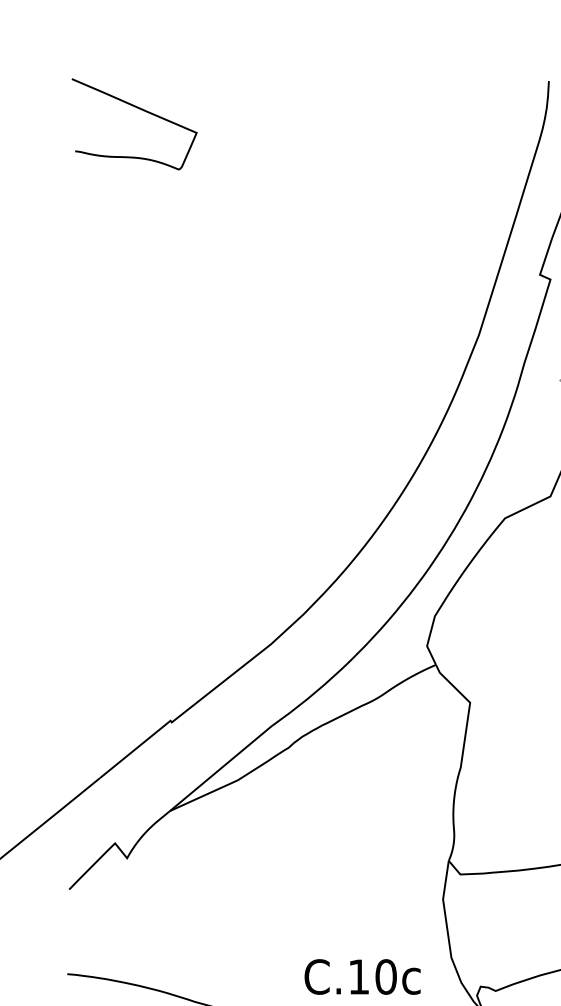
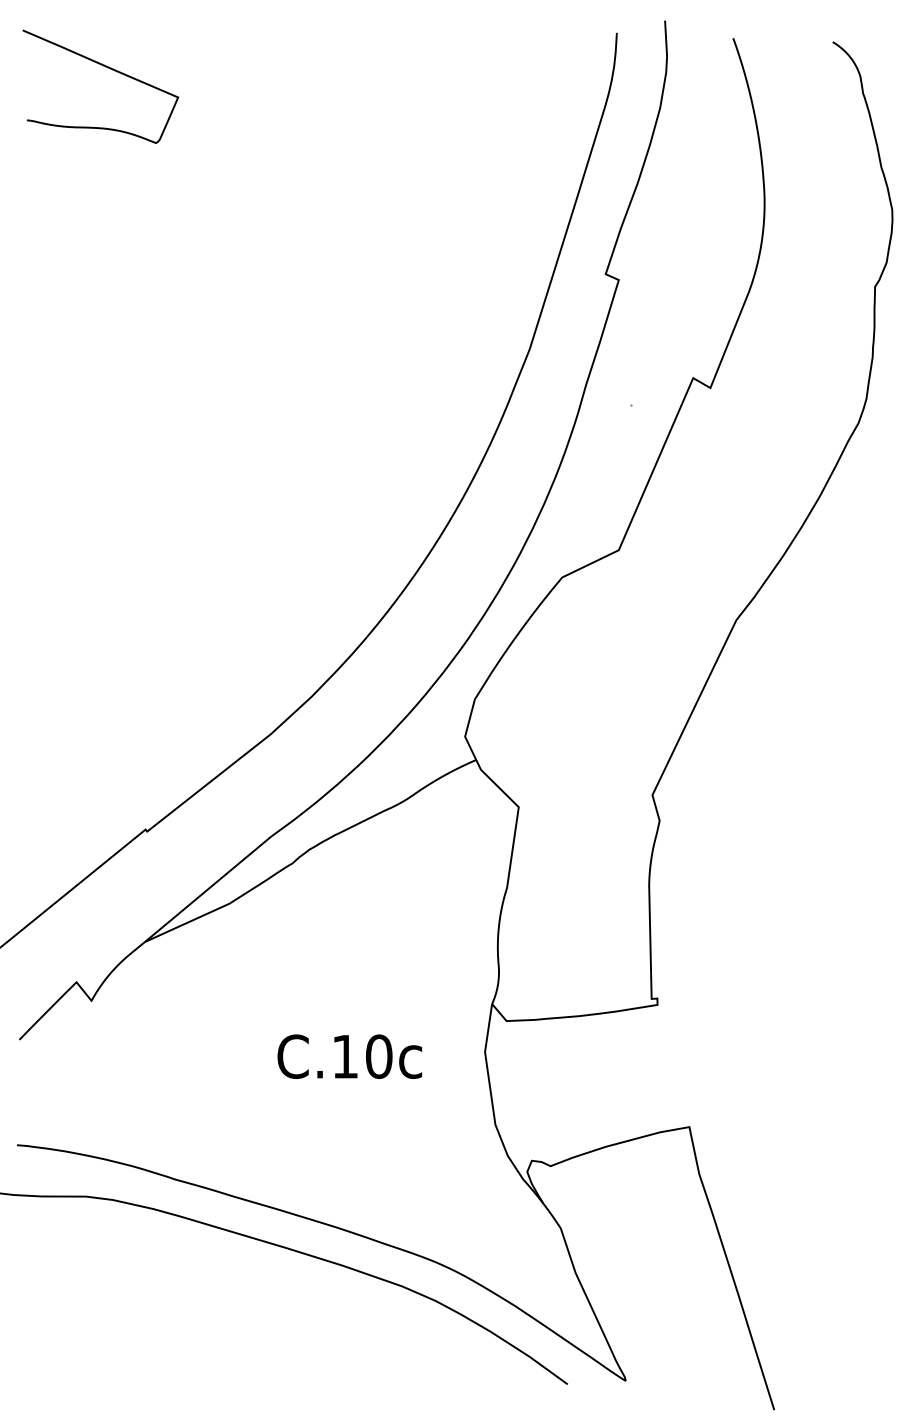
text: (362, 976) -> (349, 1056), moved

